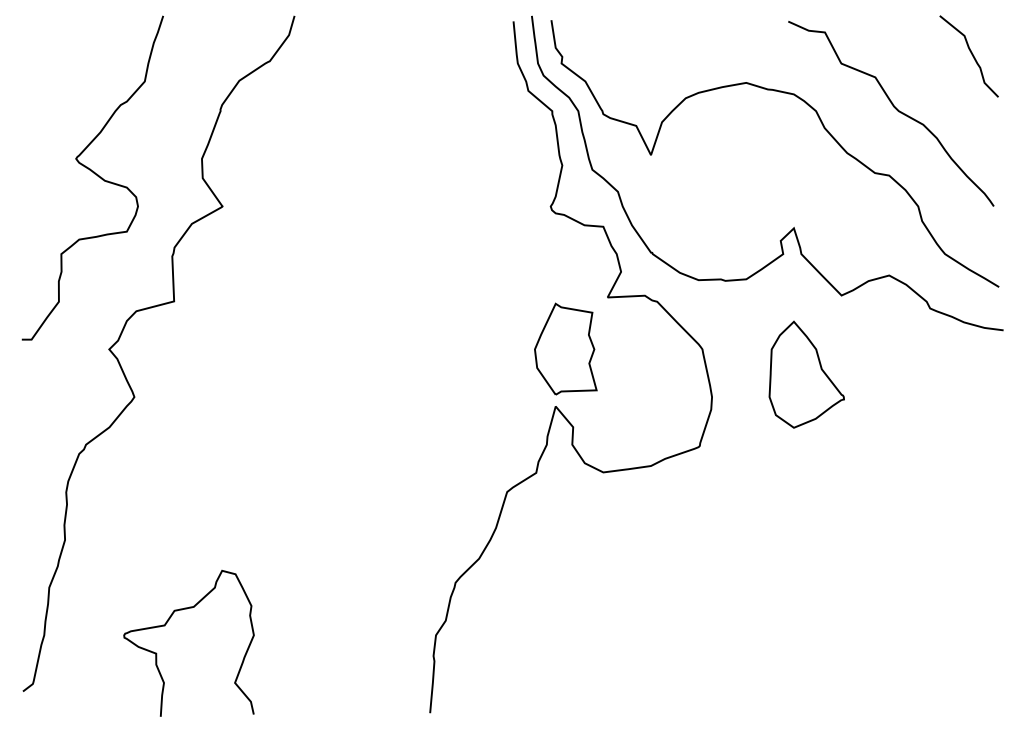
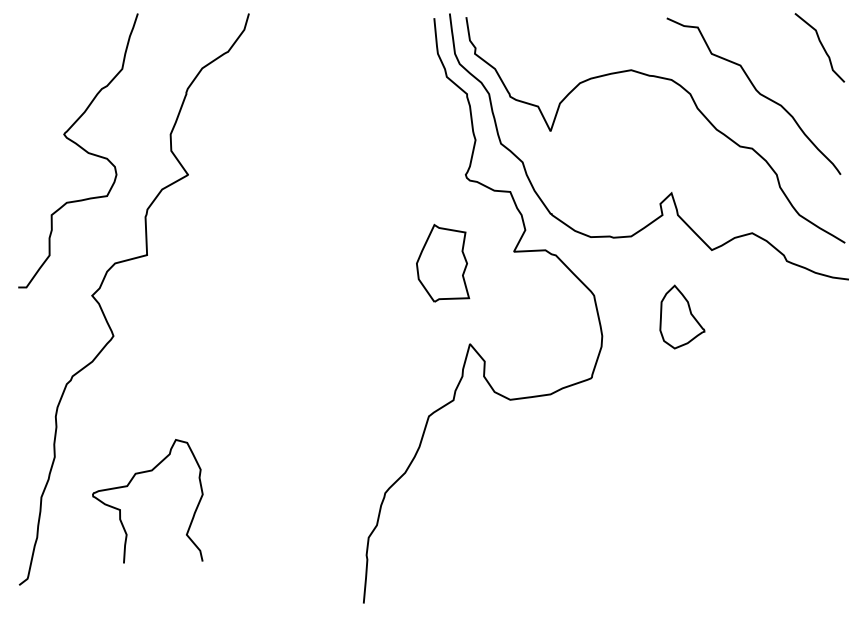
part: (565, 348) -> (442, 262), moved
part: (806, 374) -> (682, 316), size x0.7
curve: (165, 626) -> (127, 487), moved

